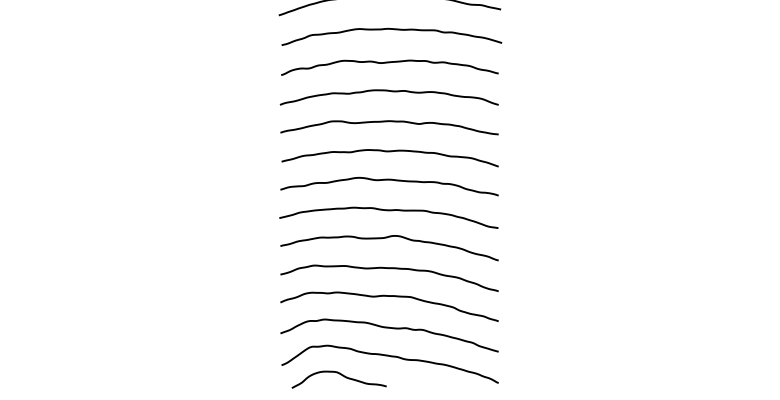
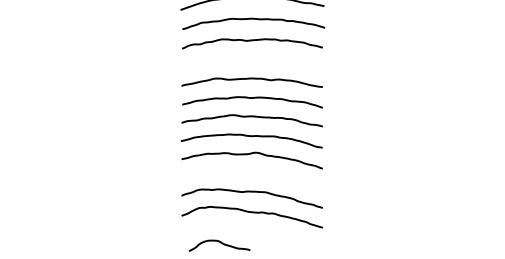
curve: (388, 91) -> (251, 59), removed
curve: (388, 269) -> (251, 174), removed
curve: (390, 357) -> (252, 231), removed

